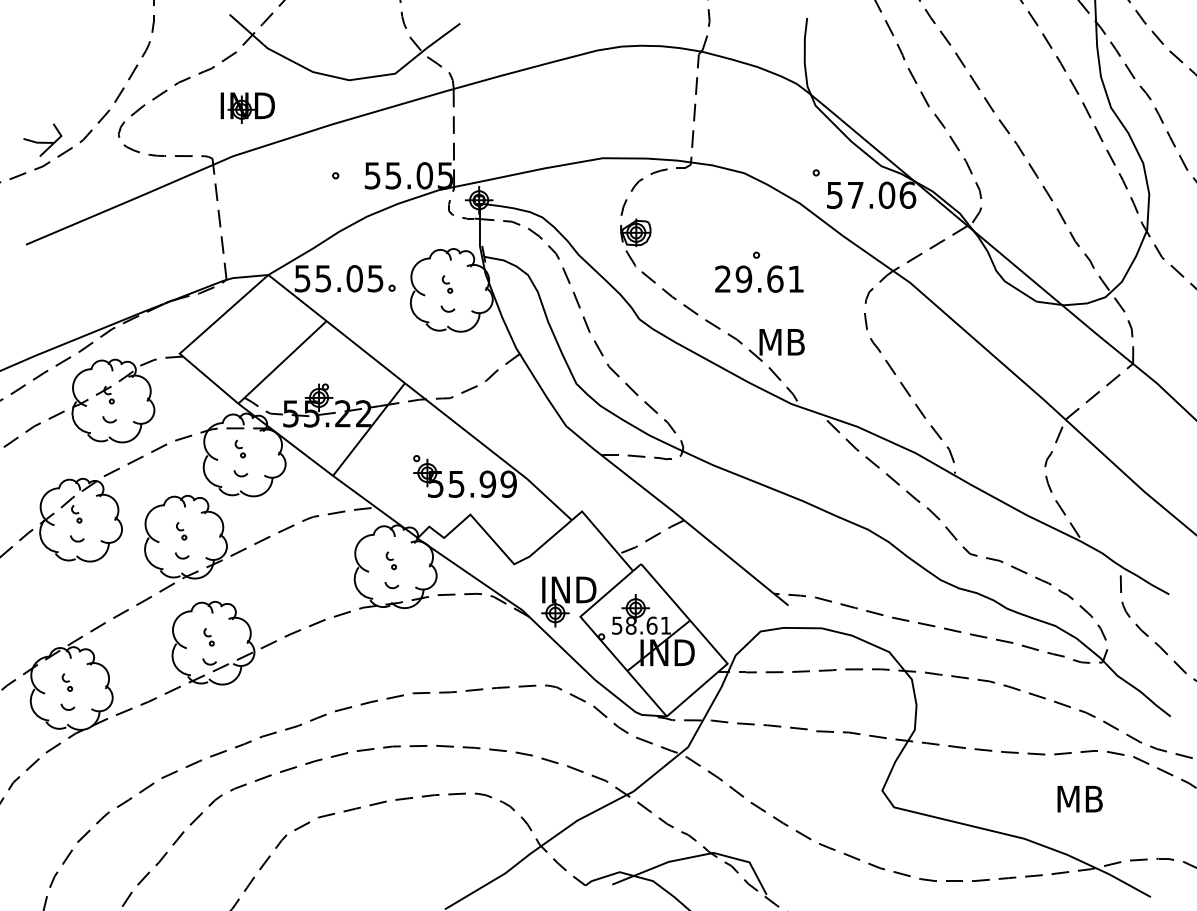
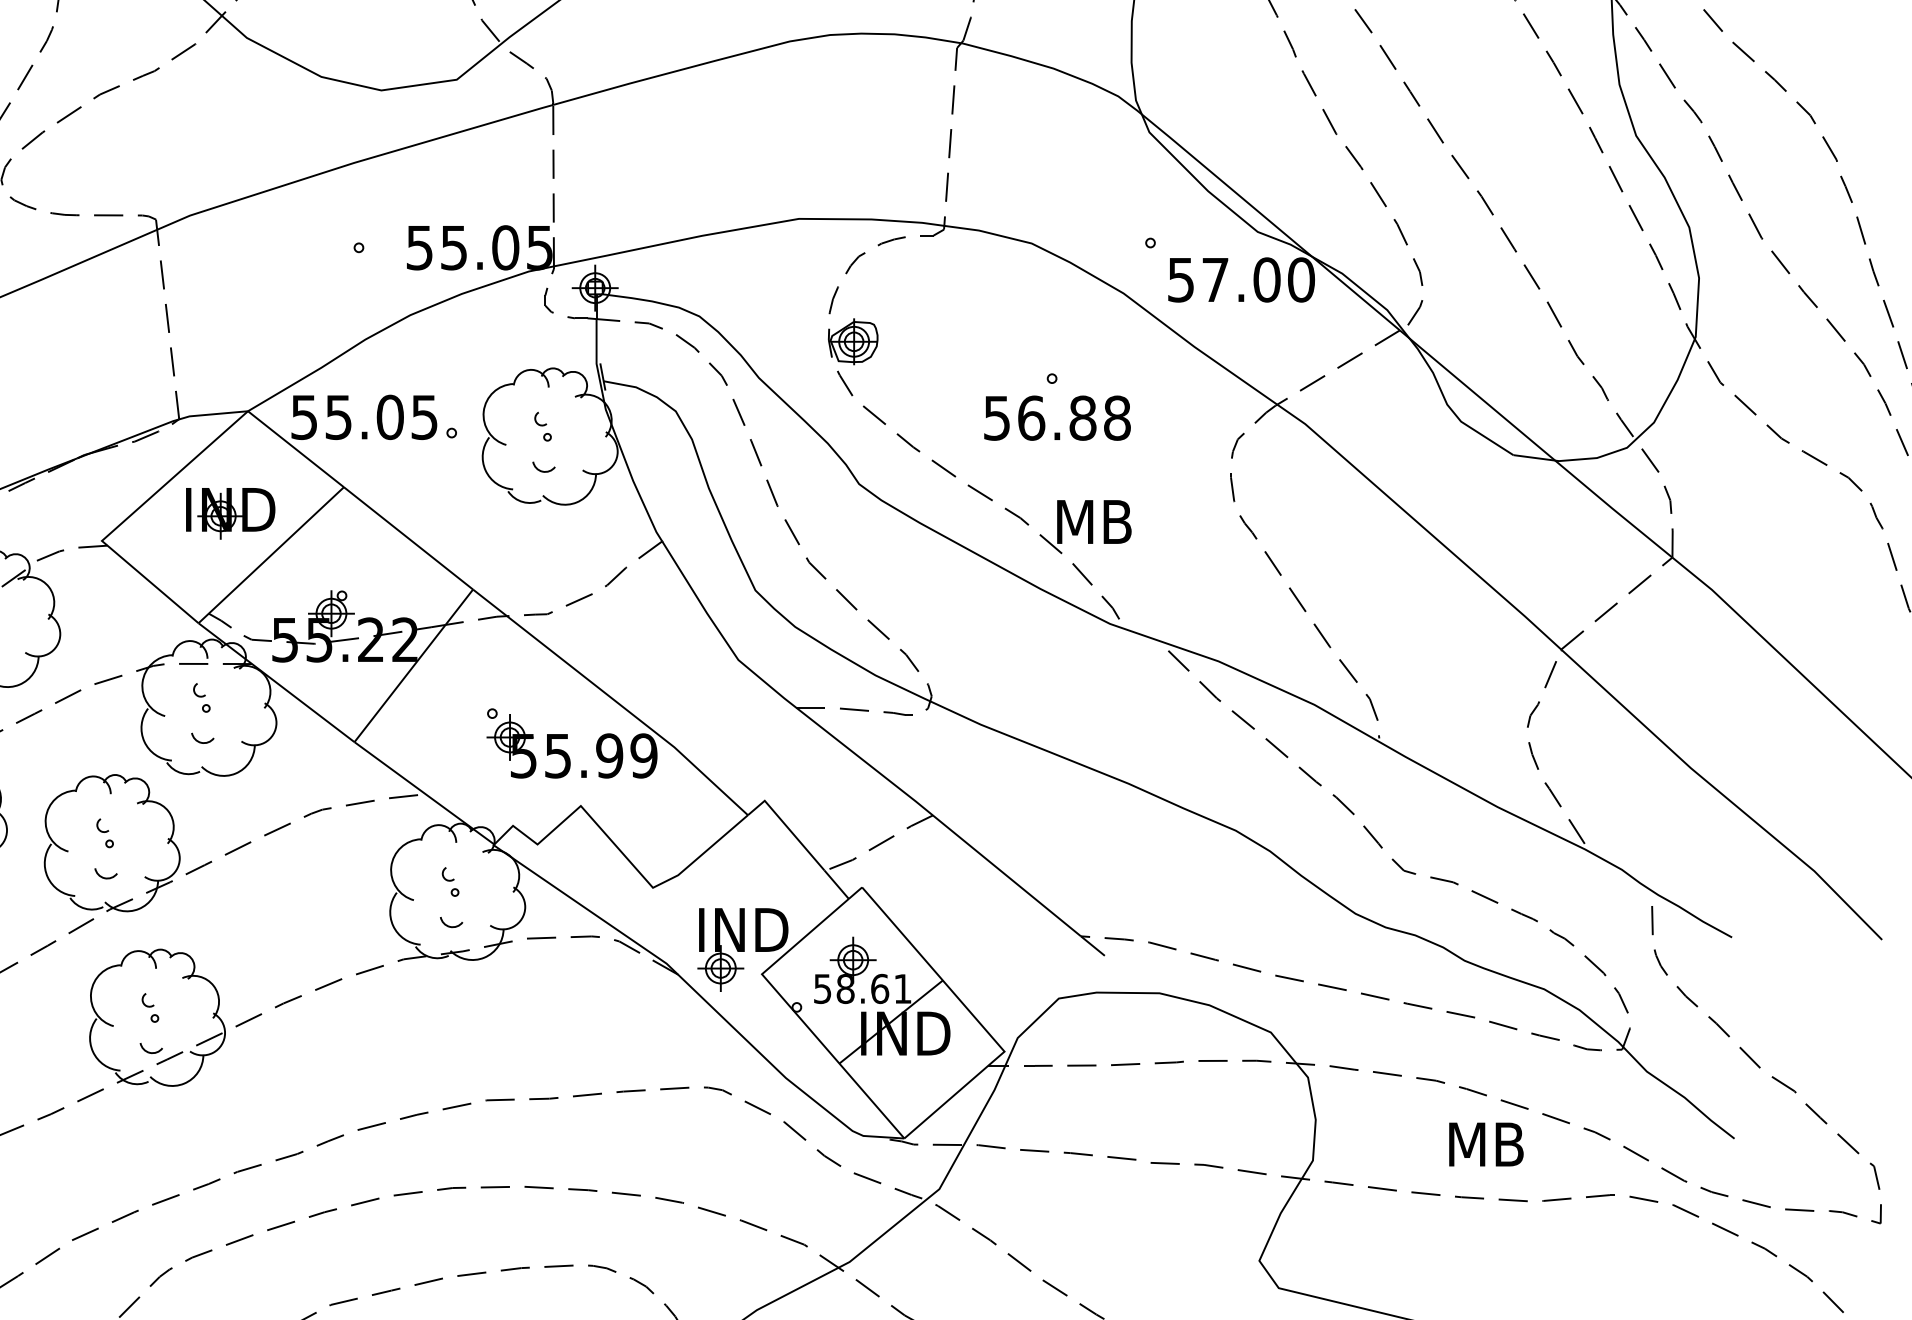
part: (247, 107) -> (230, 512), moved
text: (907, 194) -> (1300, 278), 57.06 -> 57.00
text: (759, 278) -> (1057, 417), 29.61 -> 56.88
text: (1079, 799) -> (1485, 1145), moved

